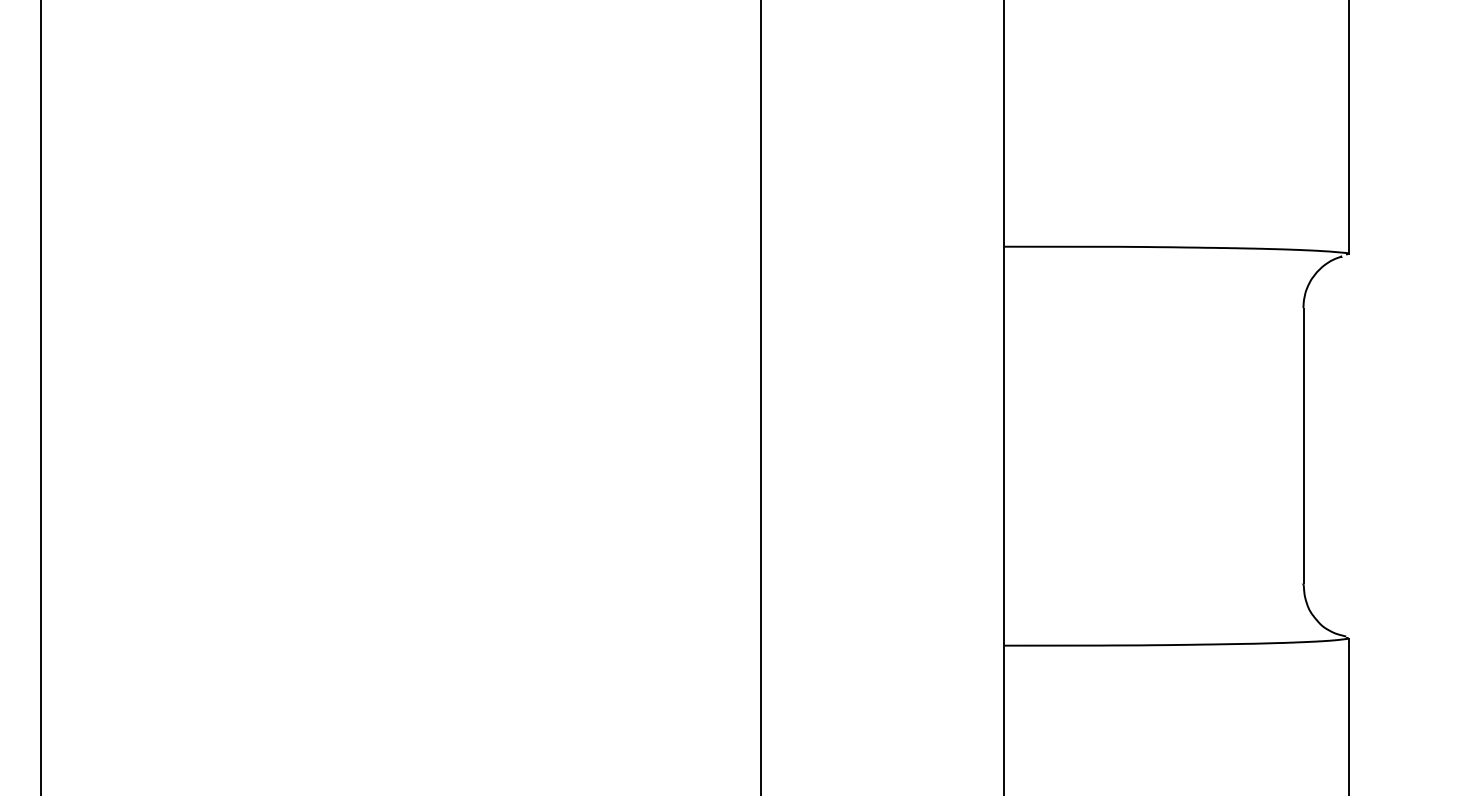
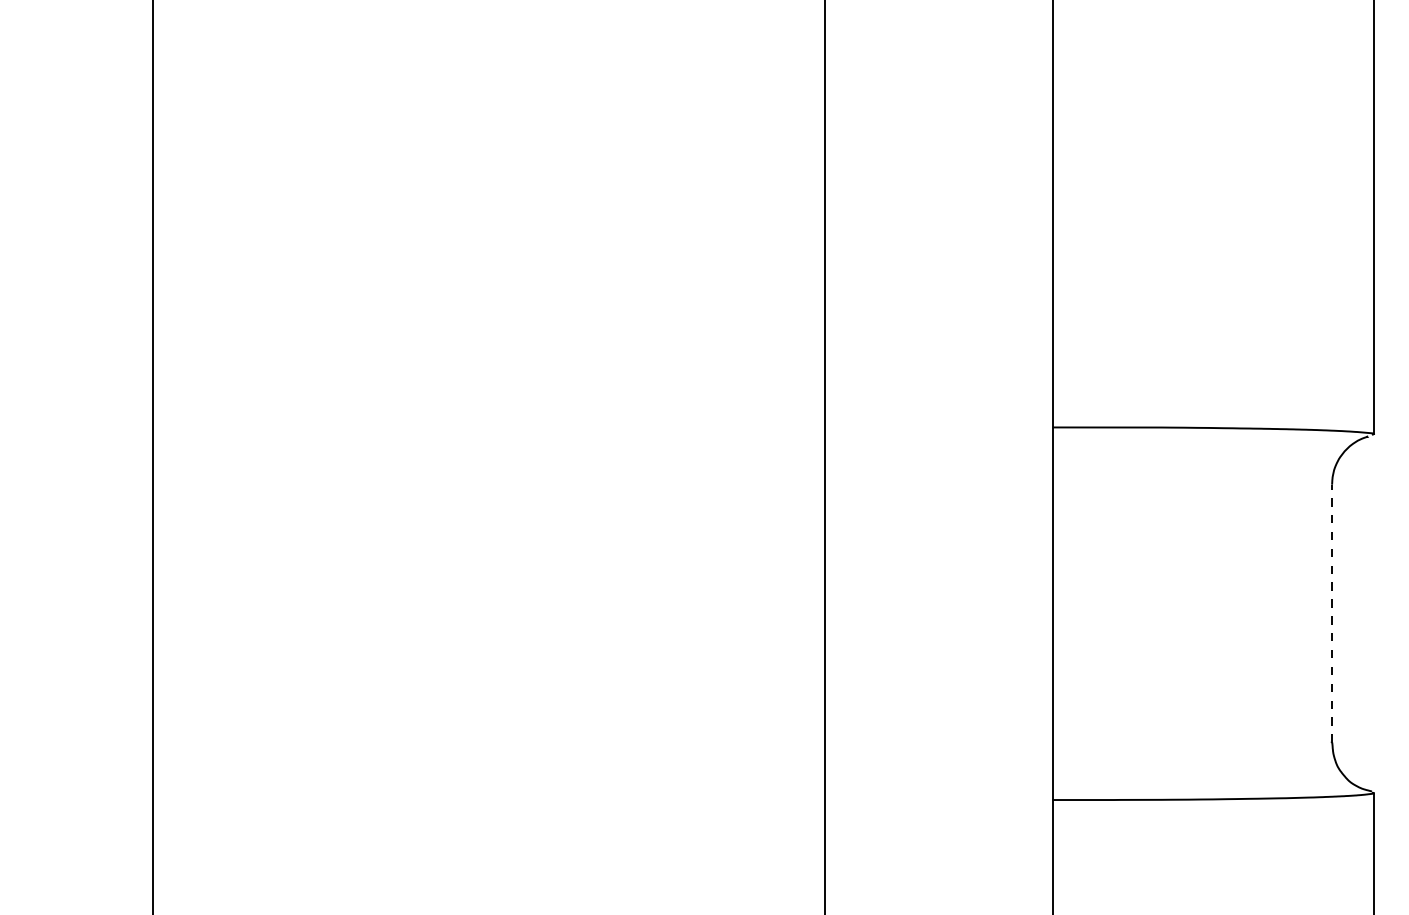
line: (1303, 445) -> (1332, 613), solid -> dashed

